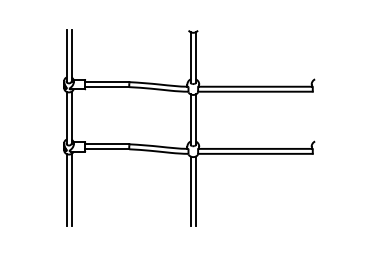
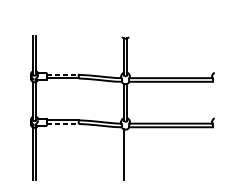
line: (107, 82) -> (62, 75), solid -> dashed
line: (107, 149) -> (62, 124), solid -> dashed
line: (195, 191) -> (127, 154), removed

